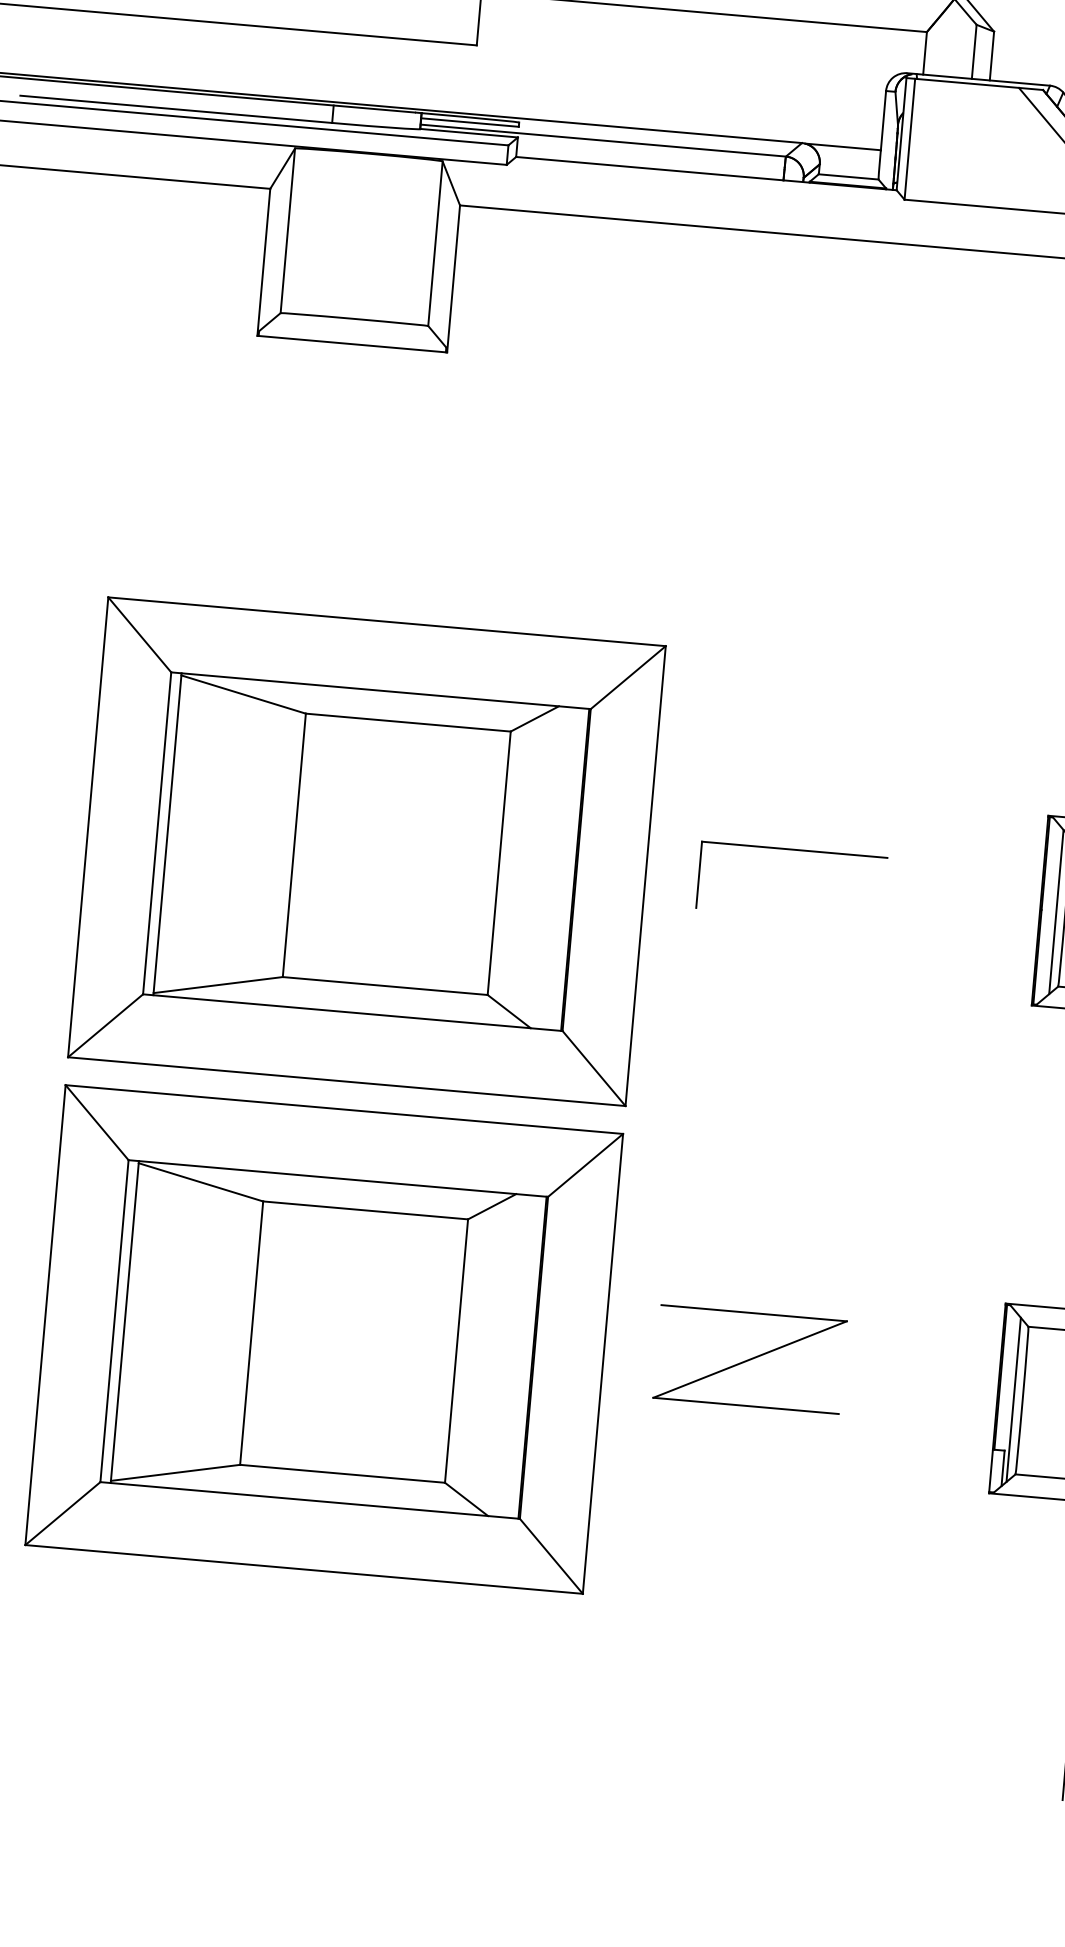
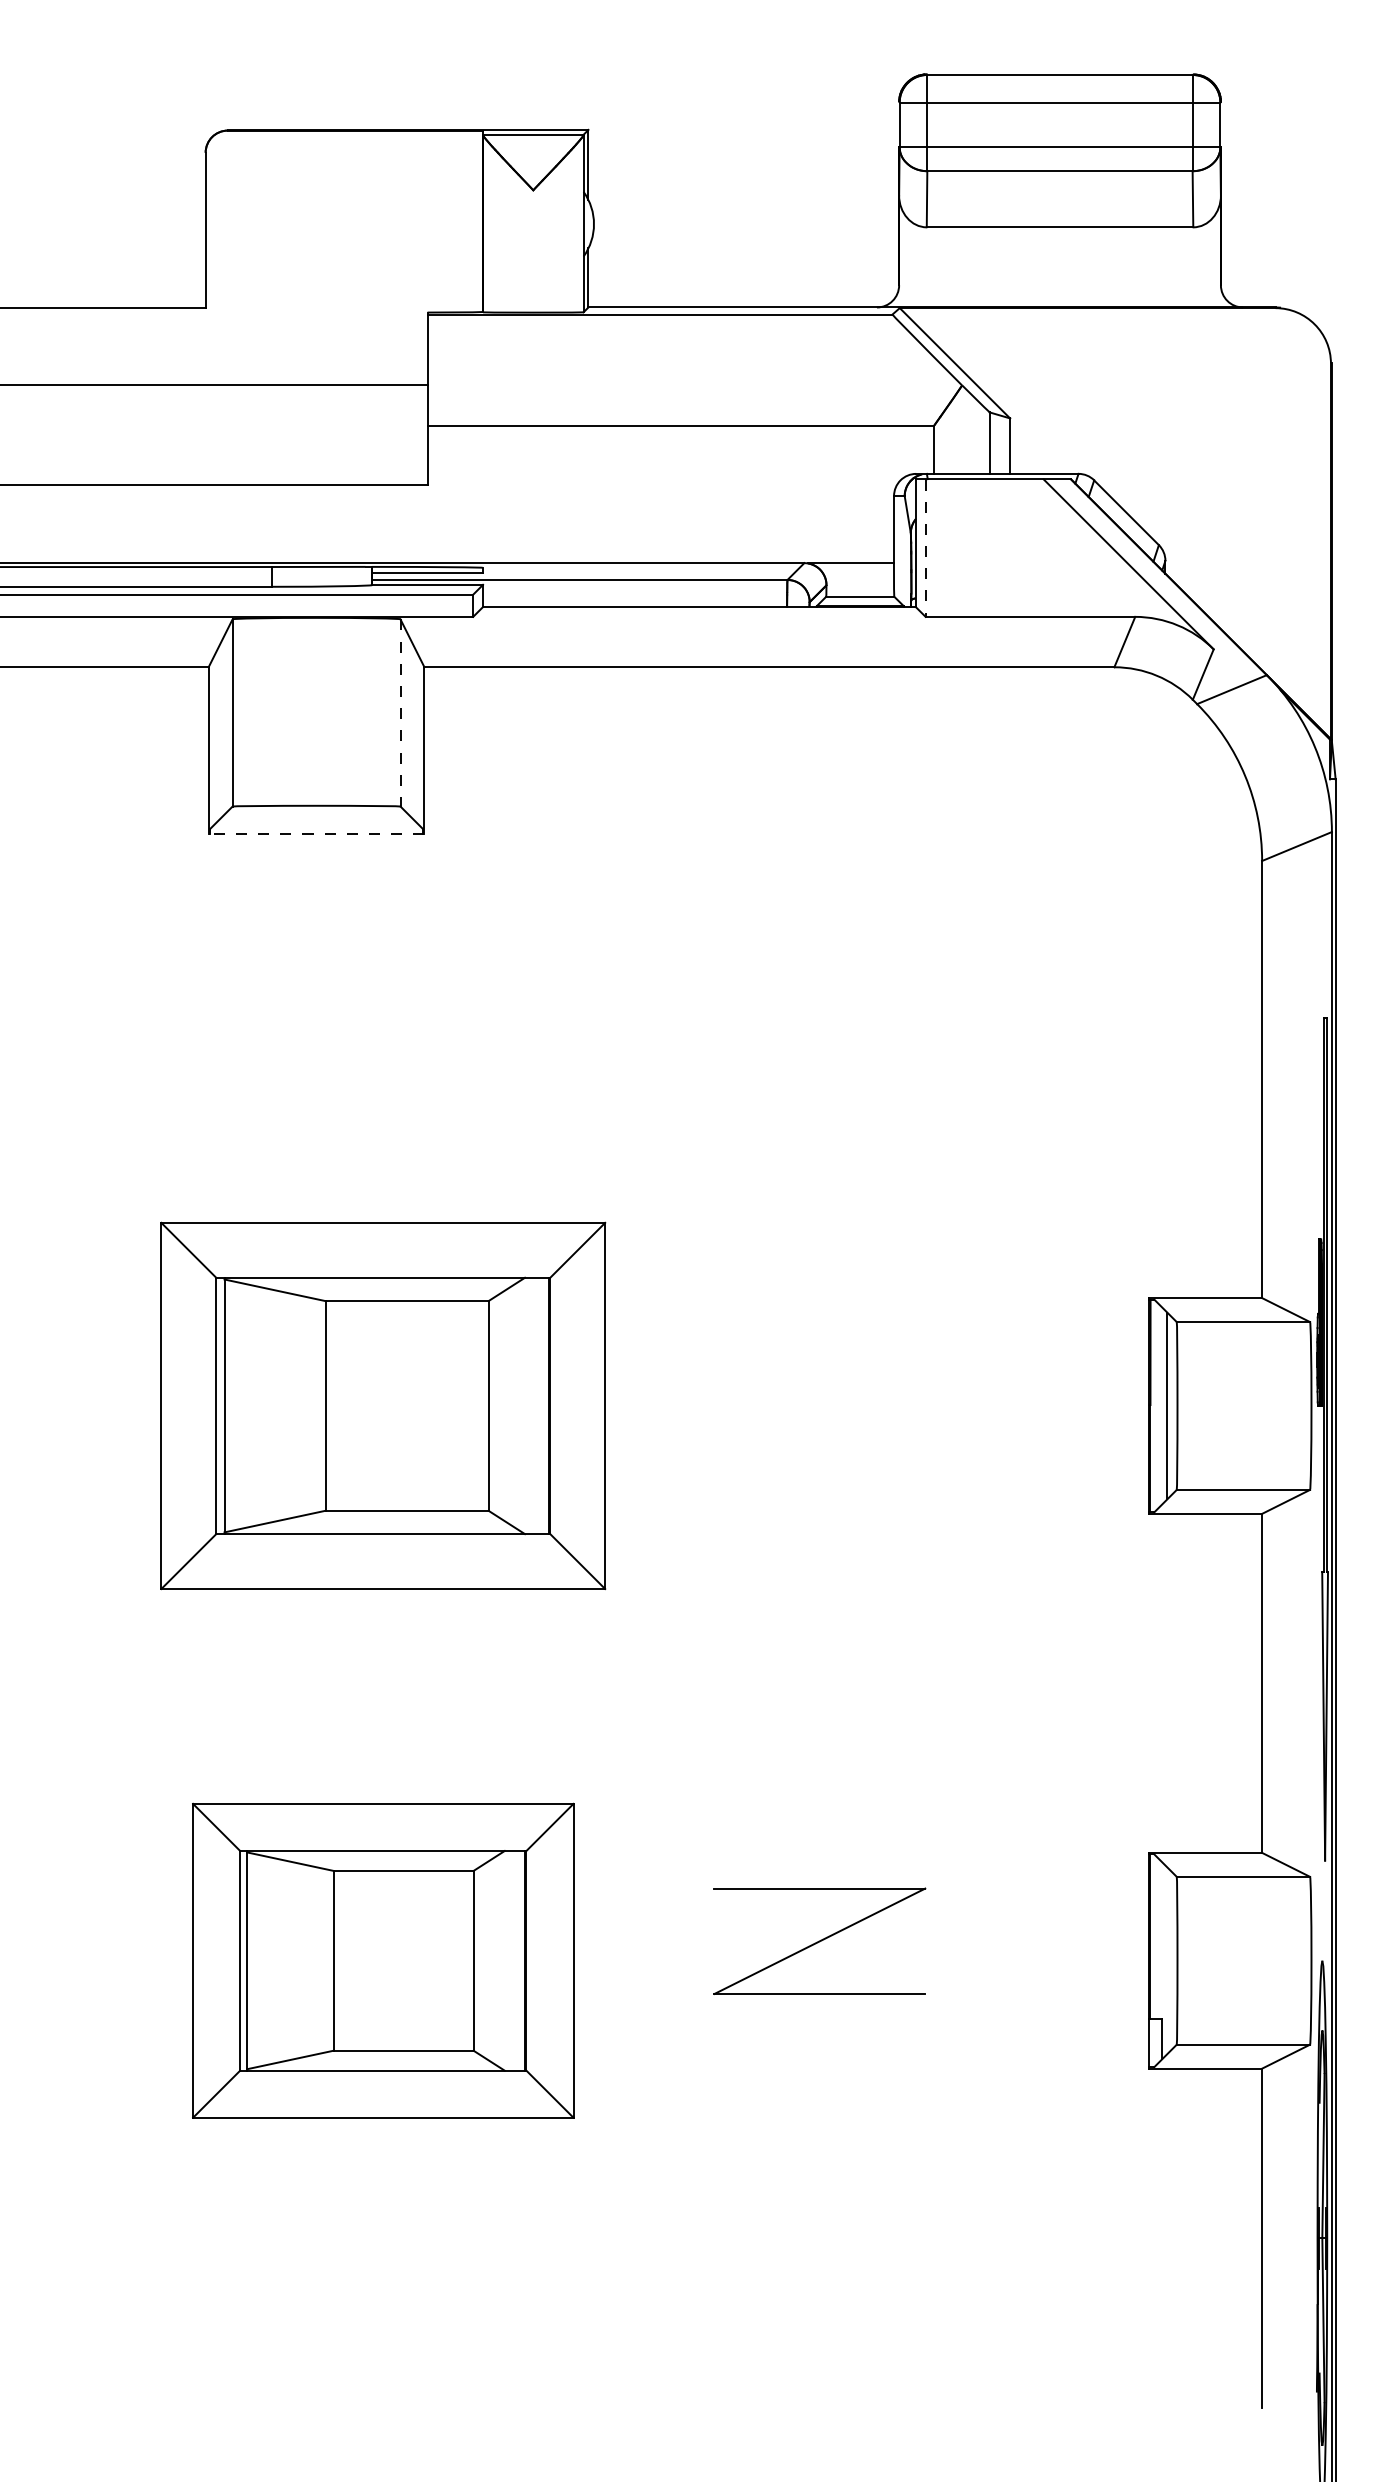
line: (909, 139) -> (925, 548), solid -> dashed
line: (435, 243) -> (400, 712), solid -> dashed
line: (352, 344) -> (316, 834), solid -> dashed
part: (794, 850) -> (865, 1362), removed
part: (367, 851) -> (383, 1405), size x0.7
part: (324, 1339) -> (383, 1960), size x0.6
part: (749, 1358) -> (819, 1940), moved
line: (1013, 1399) -> (1167, 1960), removed

